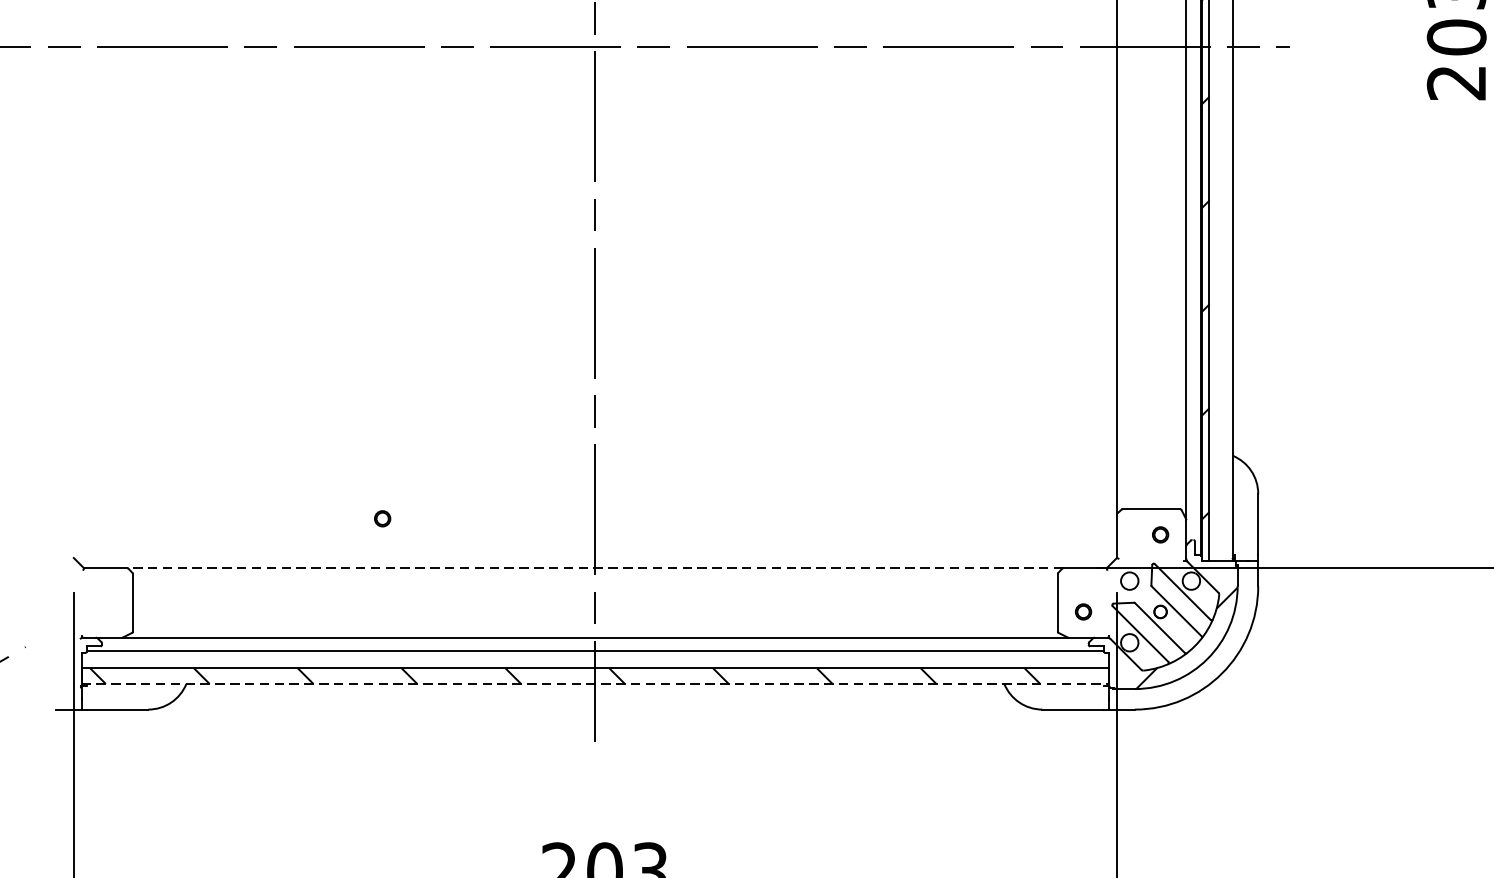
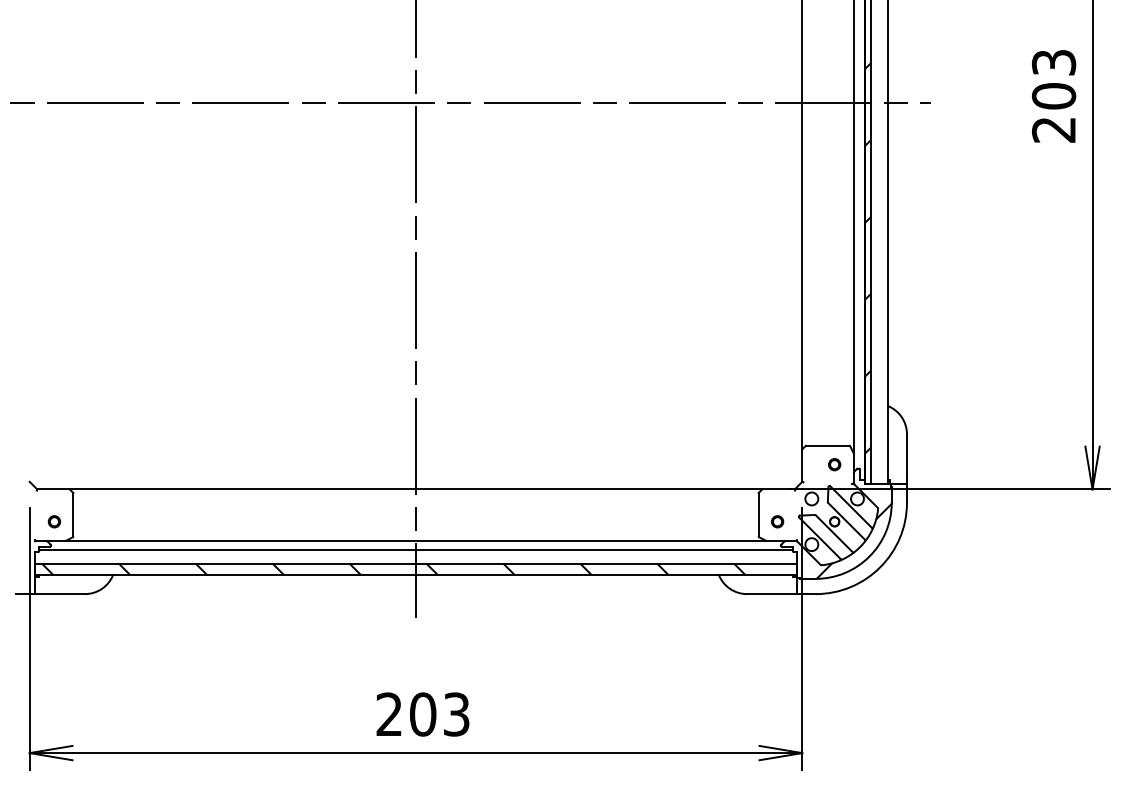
part: (381, 518) -> (53, 521), moved
line: (596, 568) -> (416, 489), dashed -> solid
line: (596, 684) -> (416, 575), dashed -> solid

